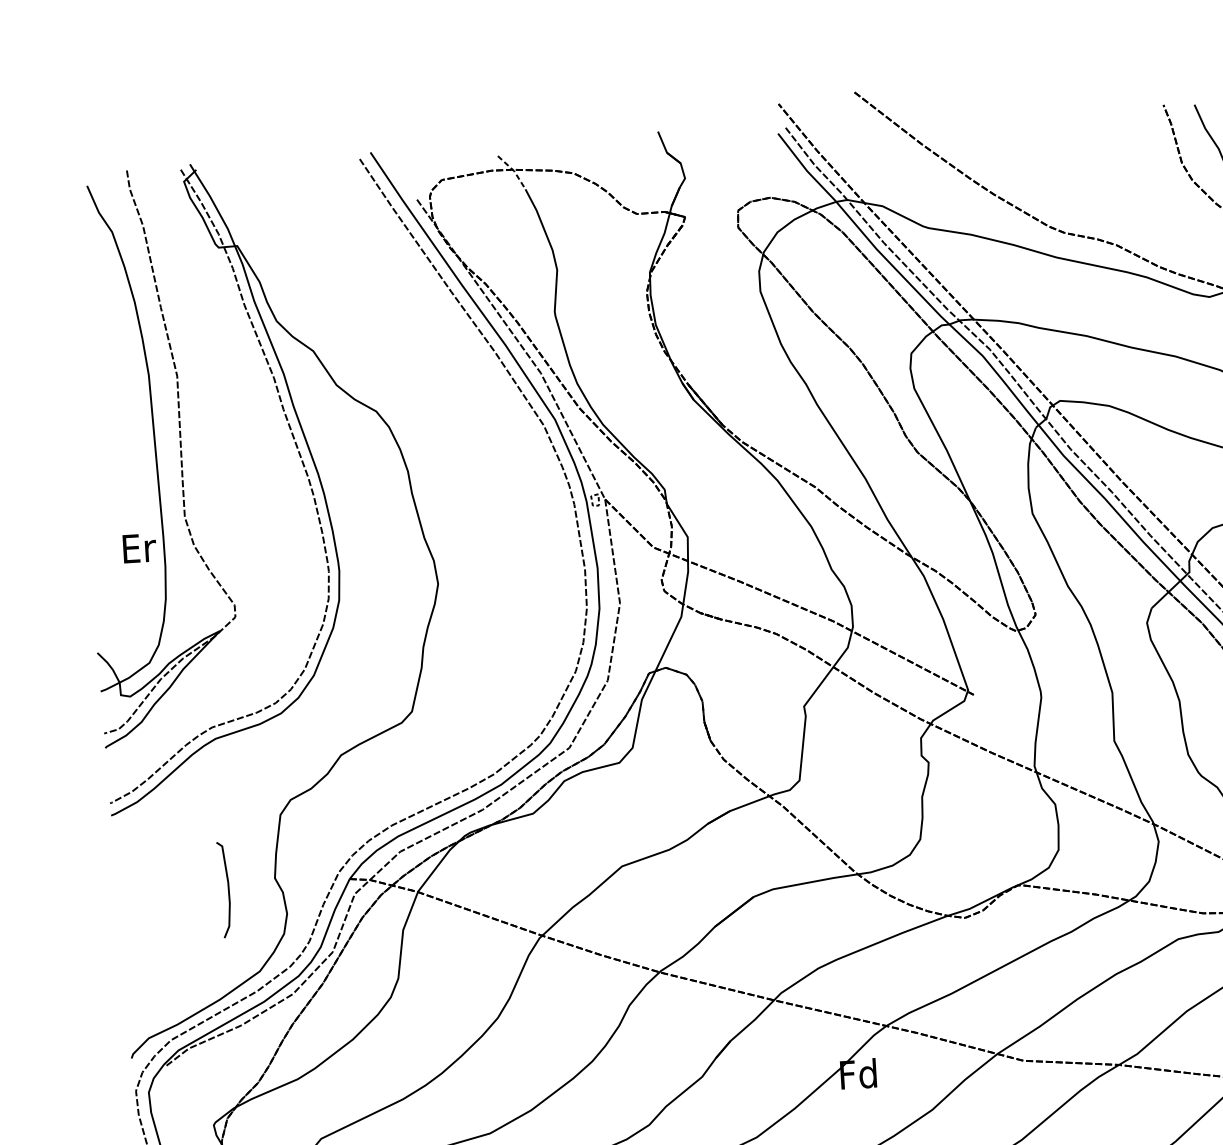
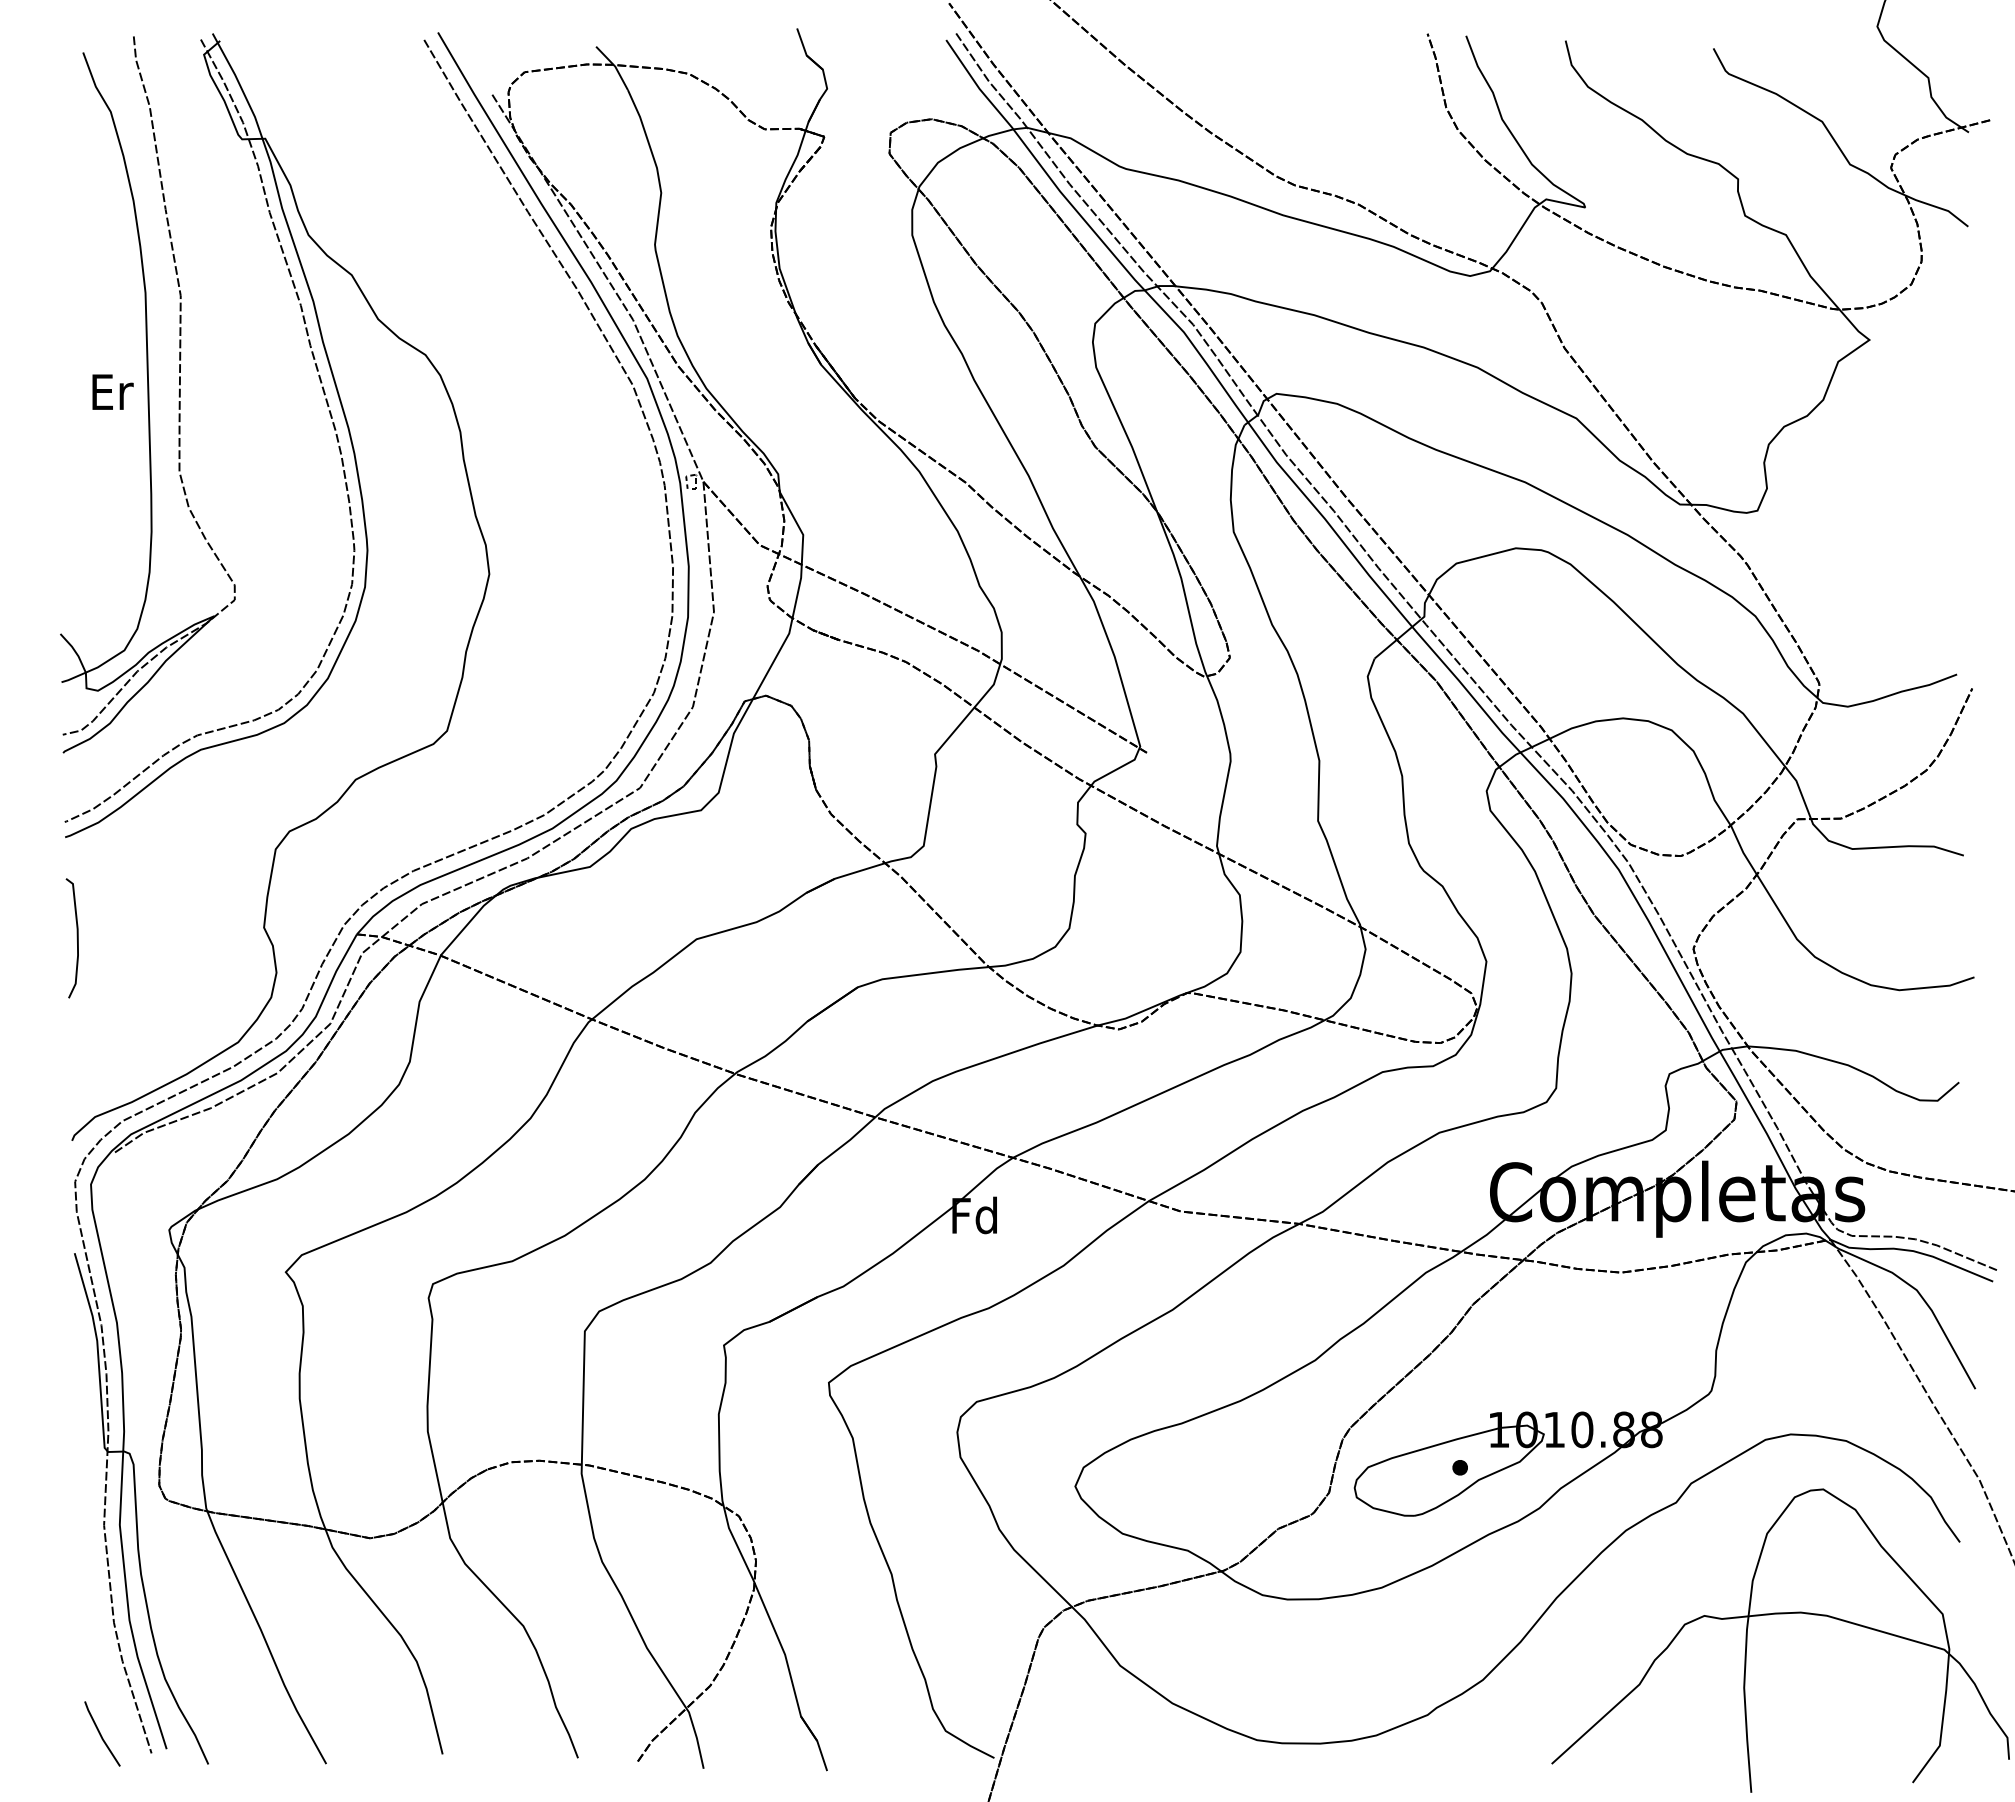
line: (514, 170) -> (615, 66), dashed -> solid
text: (139, 547) -> (112, 391), moved
curve: (227, 889) -> (76, 938), moved

